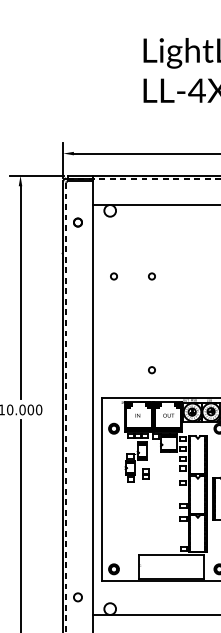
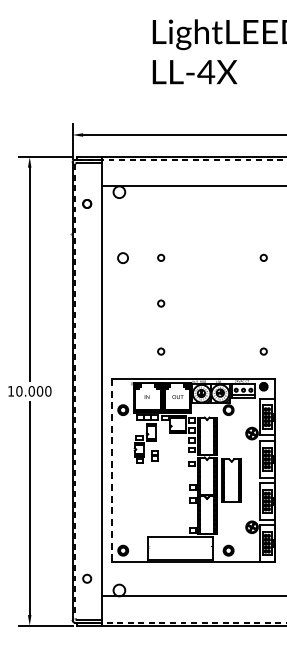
circle: (114, 276) -> (123, 257), size x1.6
circle: (152, 322) -> (161, 303), added
line: (102, 489) -> (111, 470), solid -> dashed

